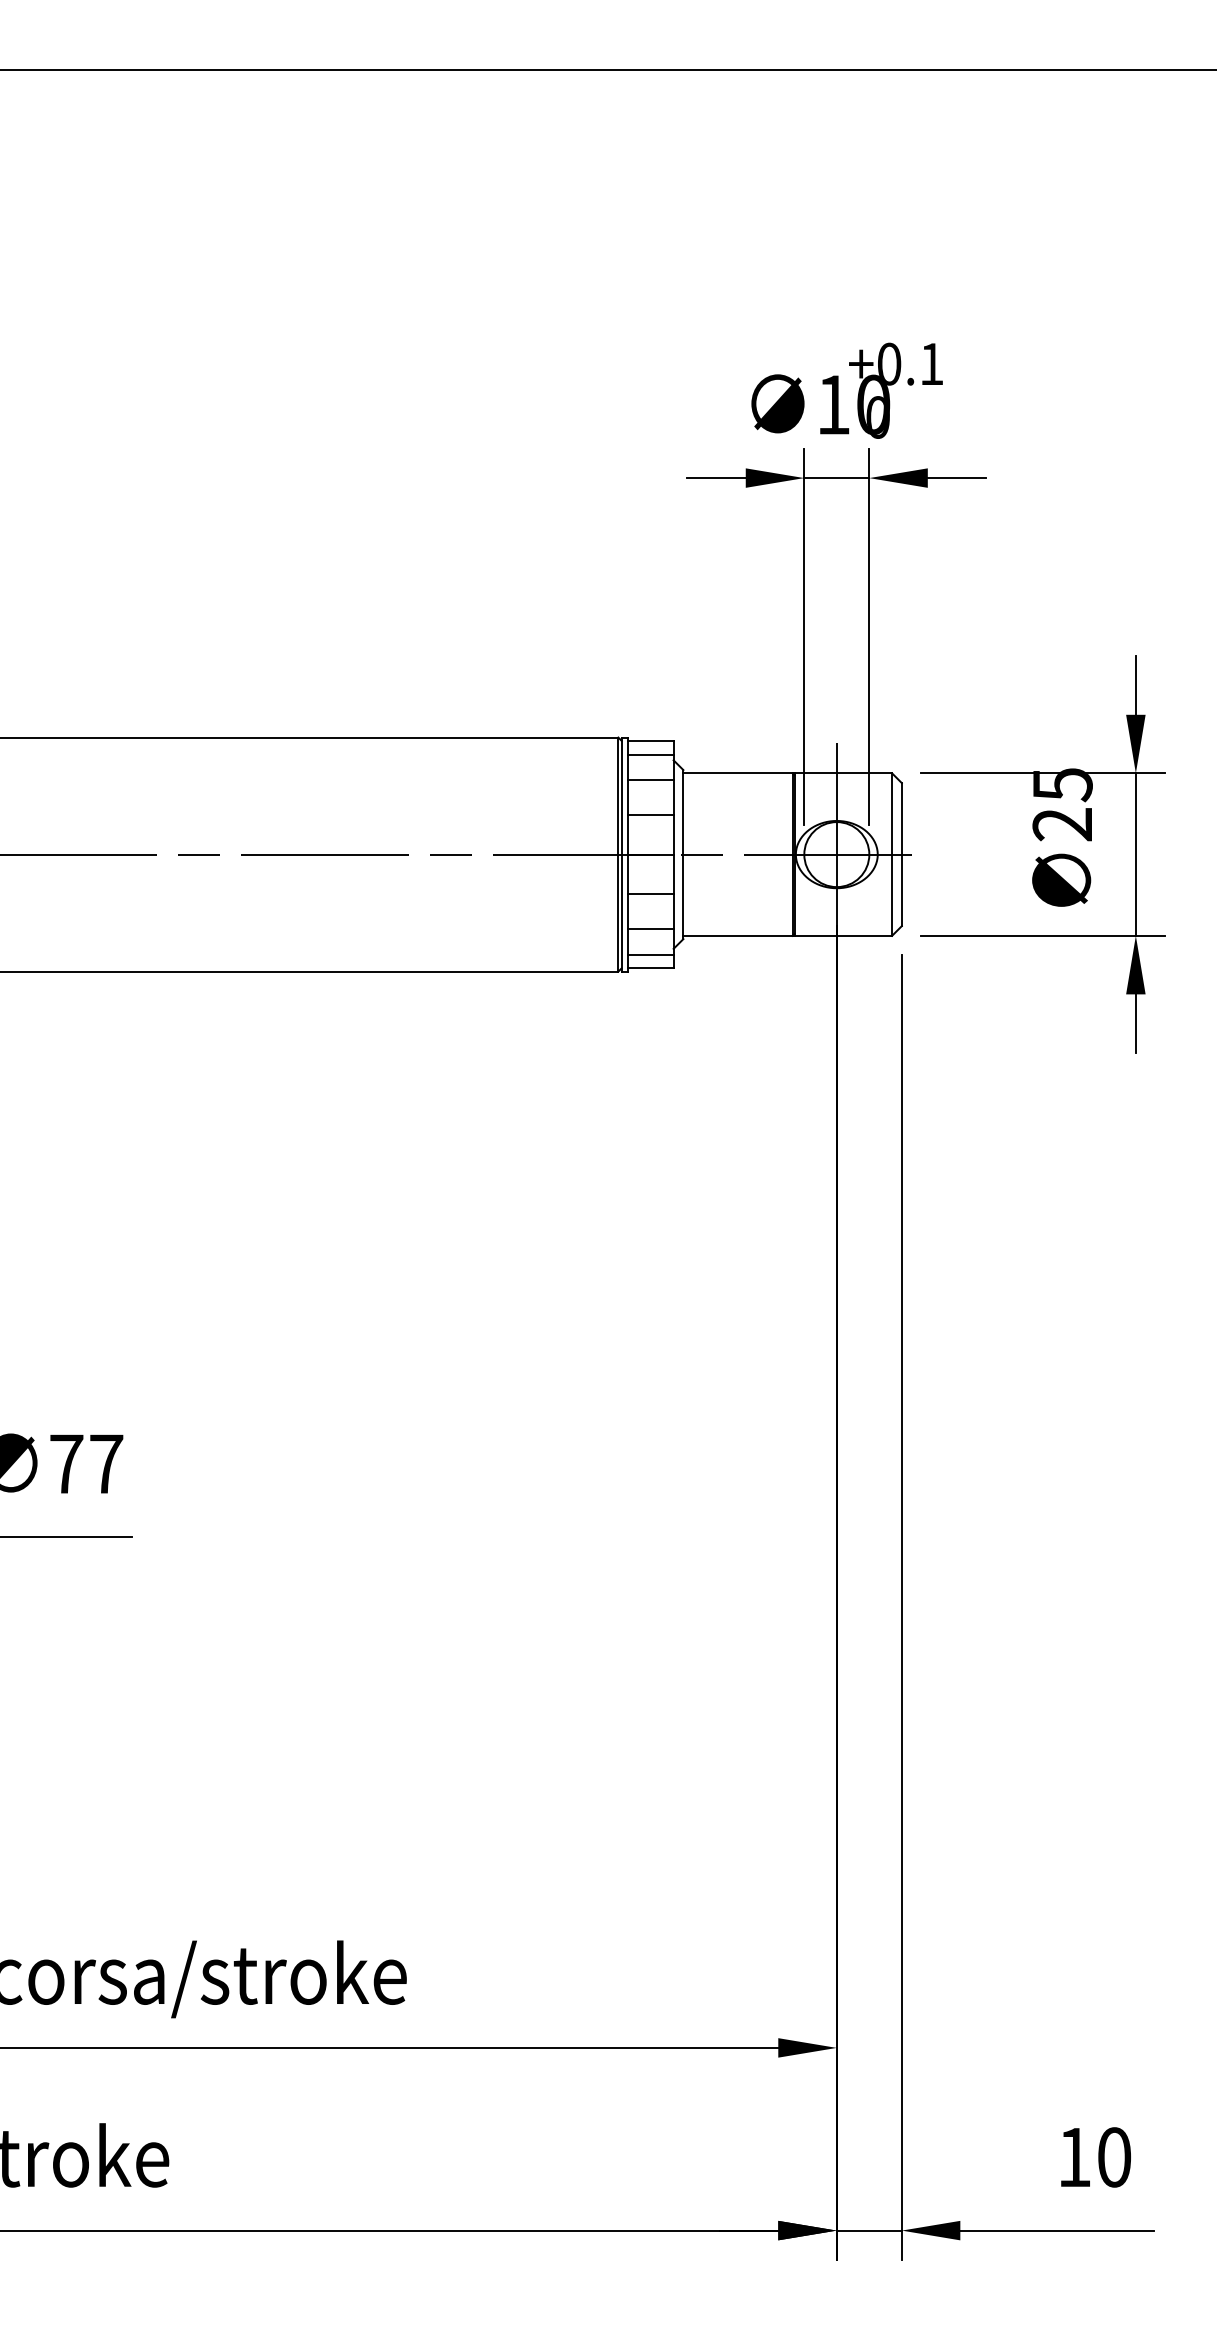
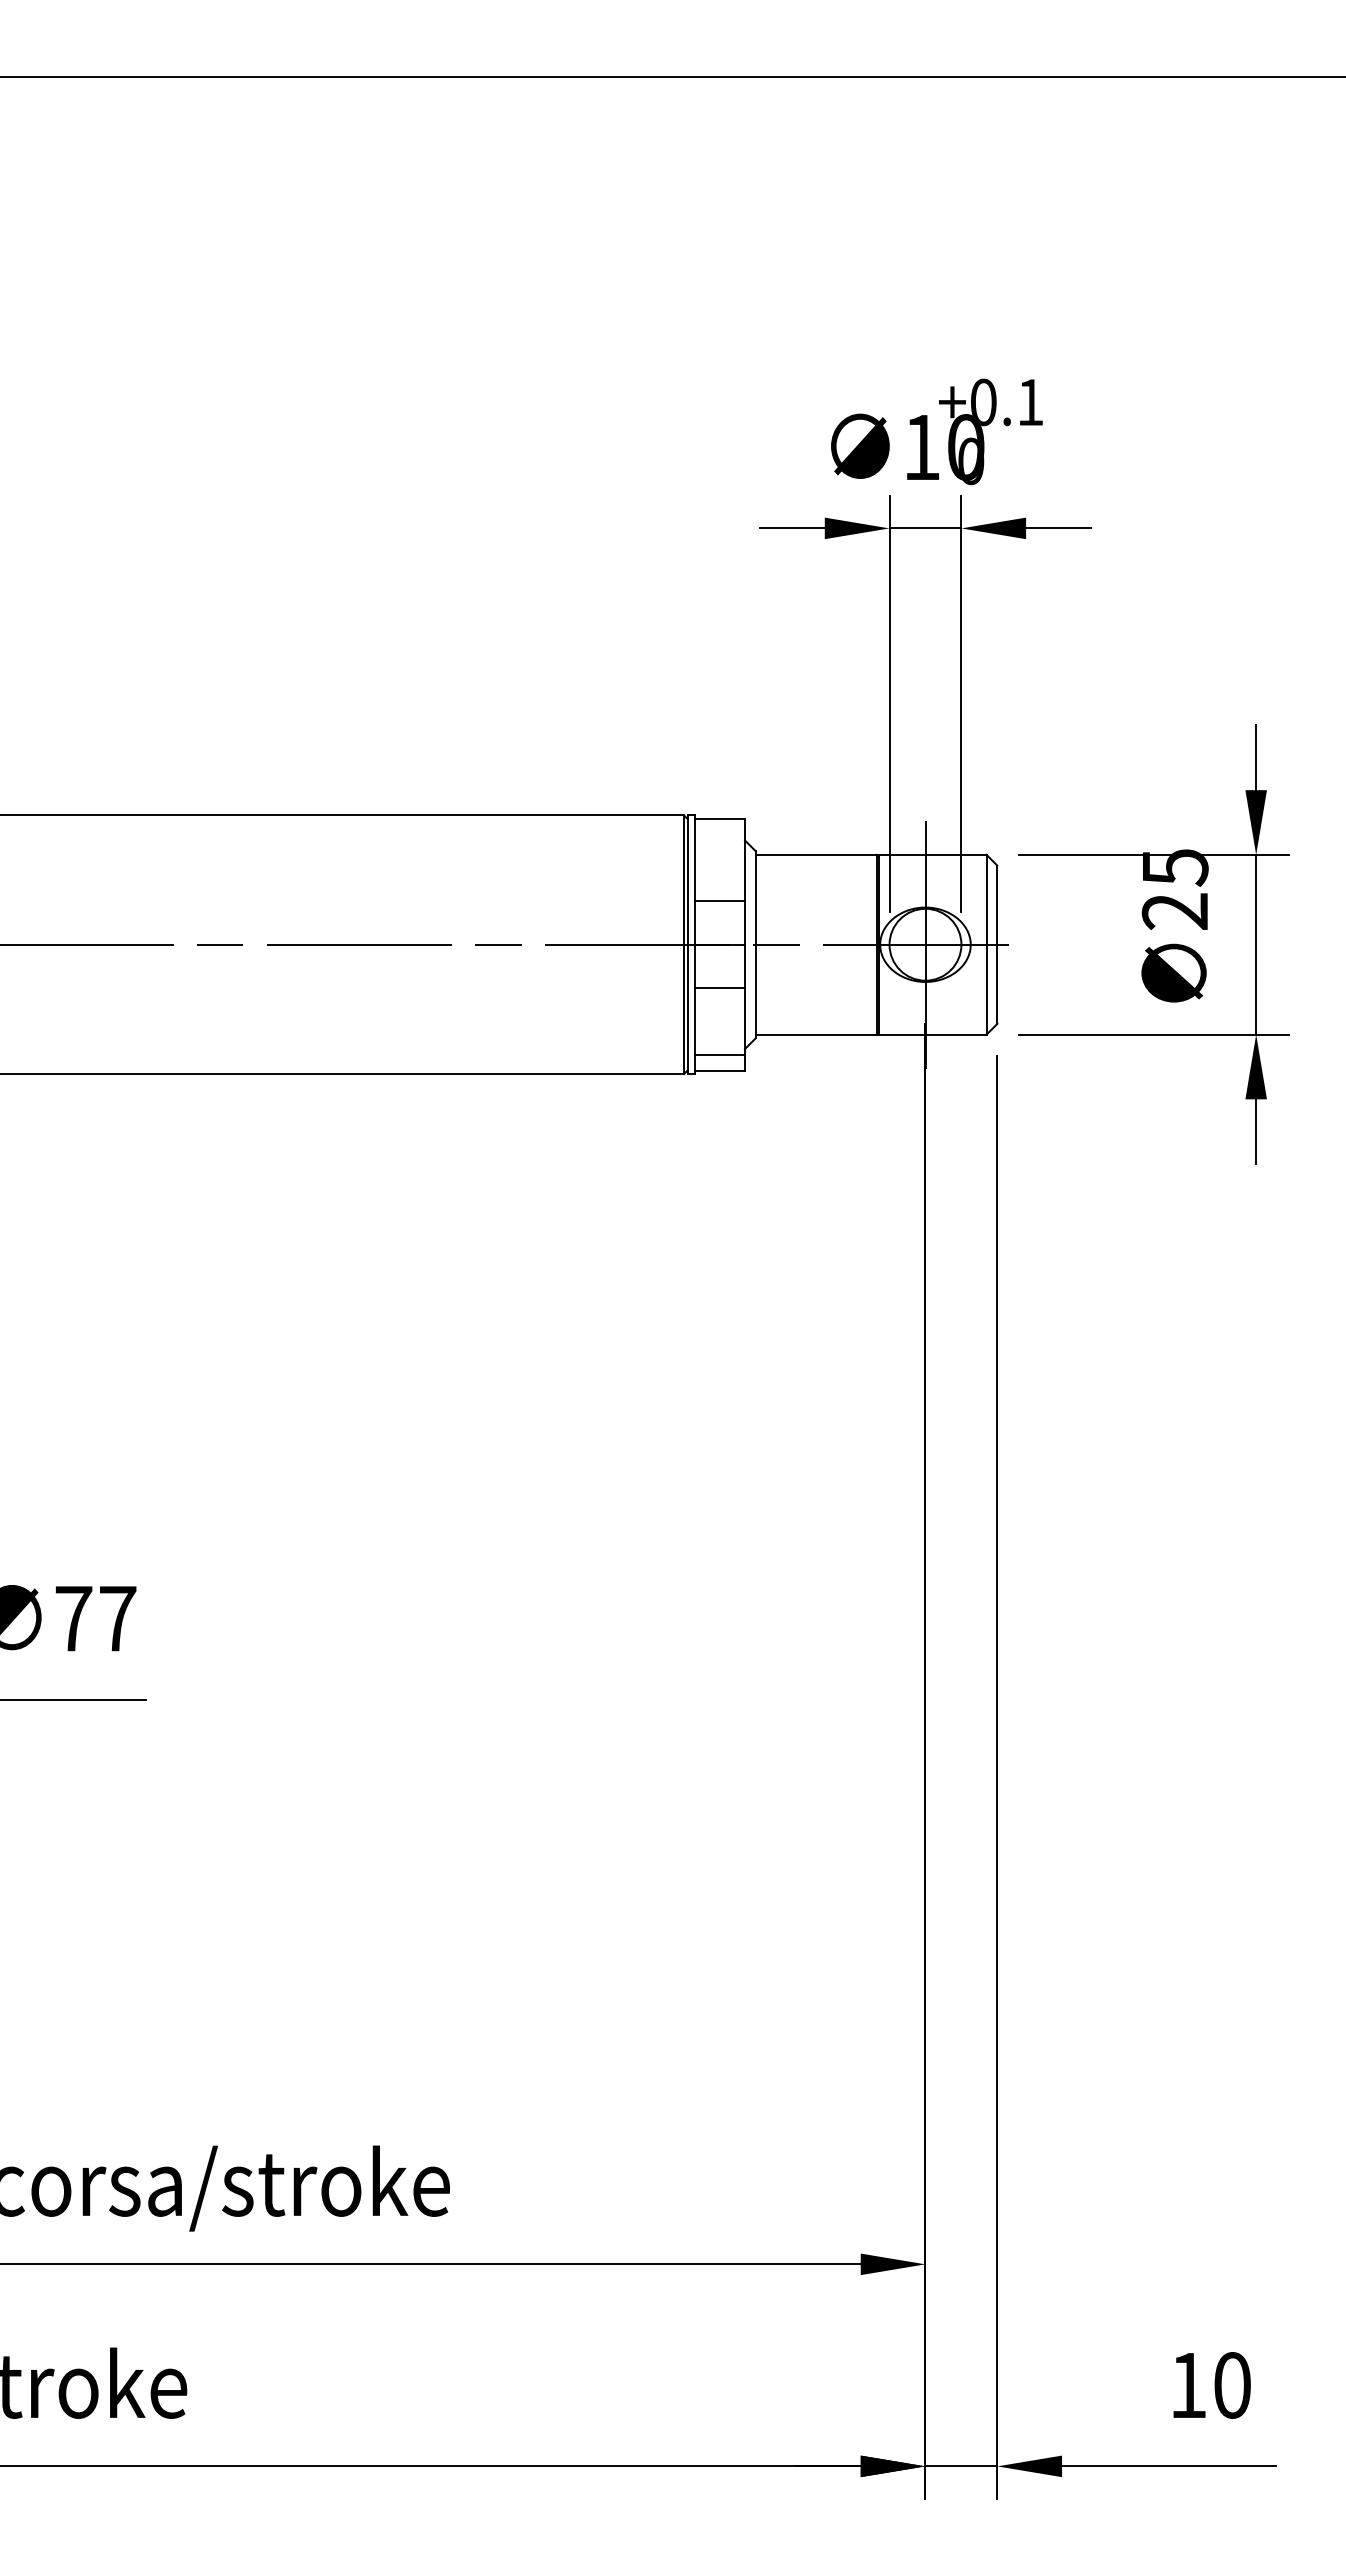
line: (650, 754) -> (719, 834), removed
line: (650, 780) -> (719, 862), removed
line: (650, 928) -> (719, 1026), removed

